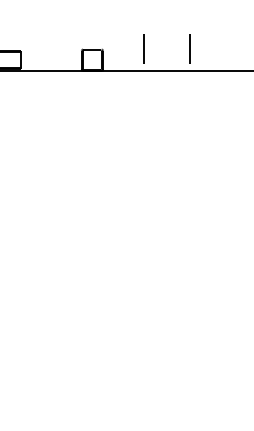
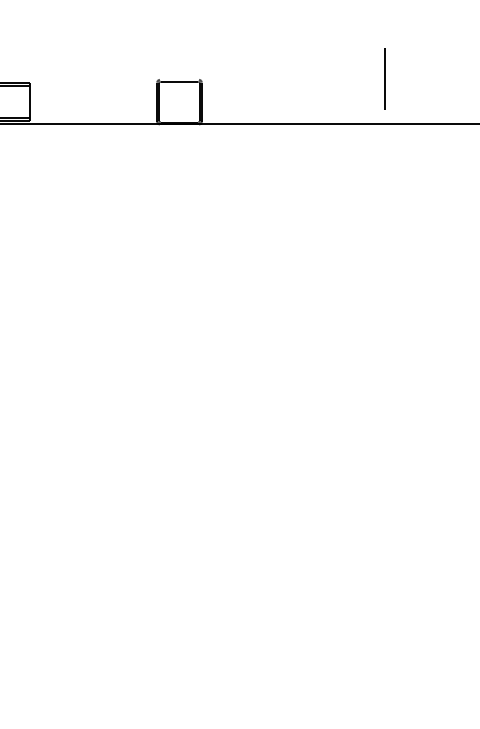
line: (143, 49) -> (286, 79), removed

